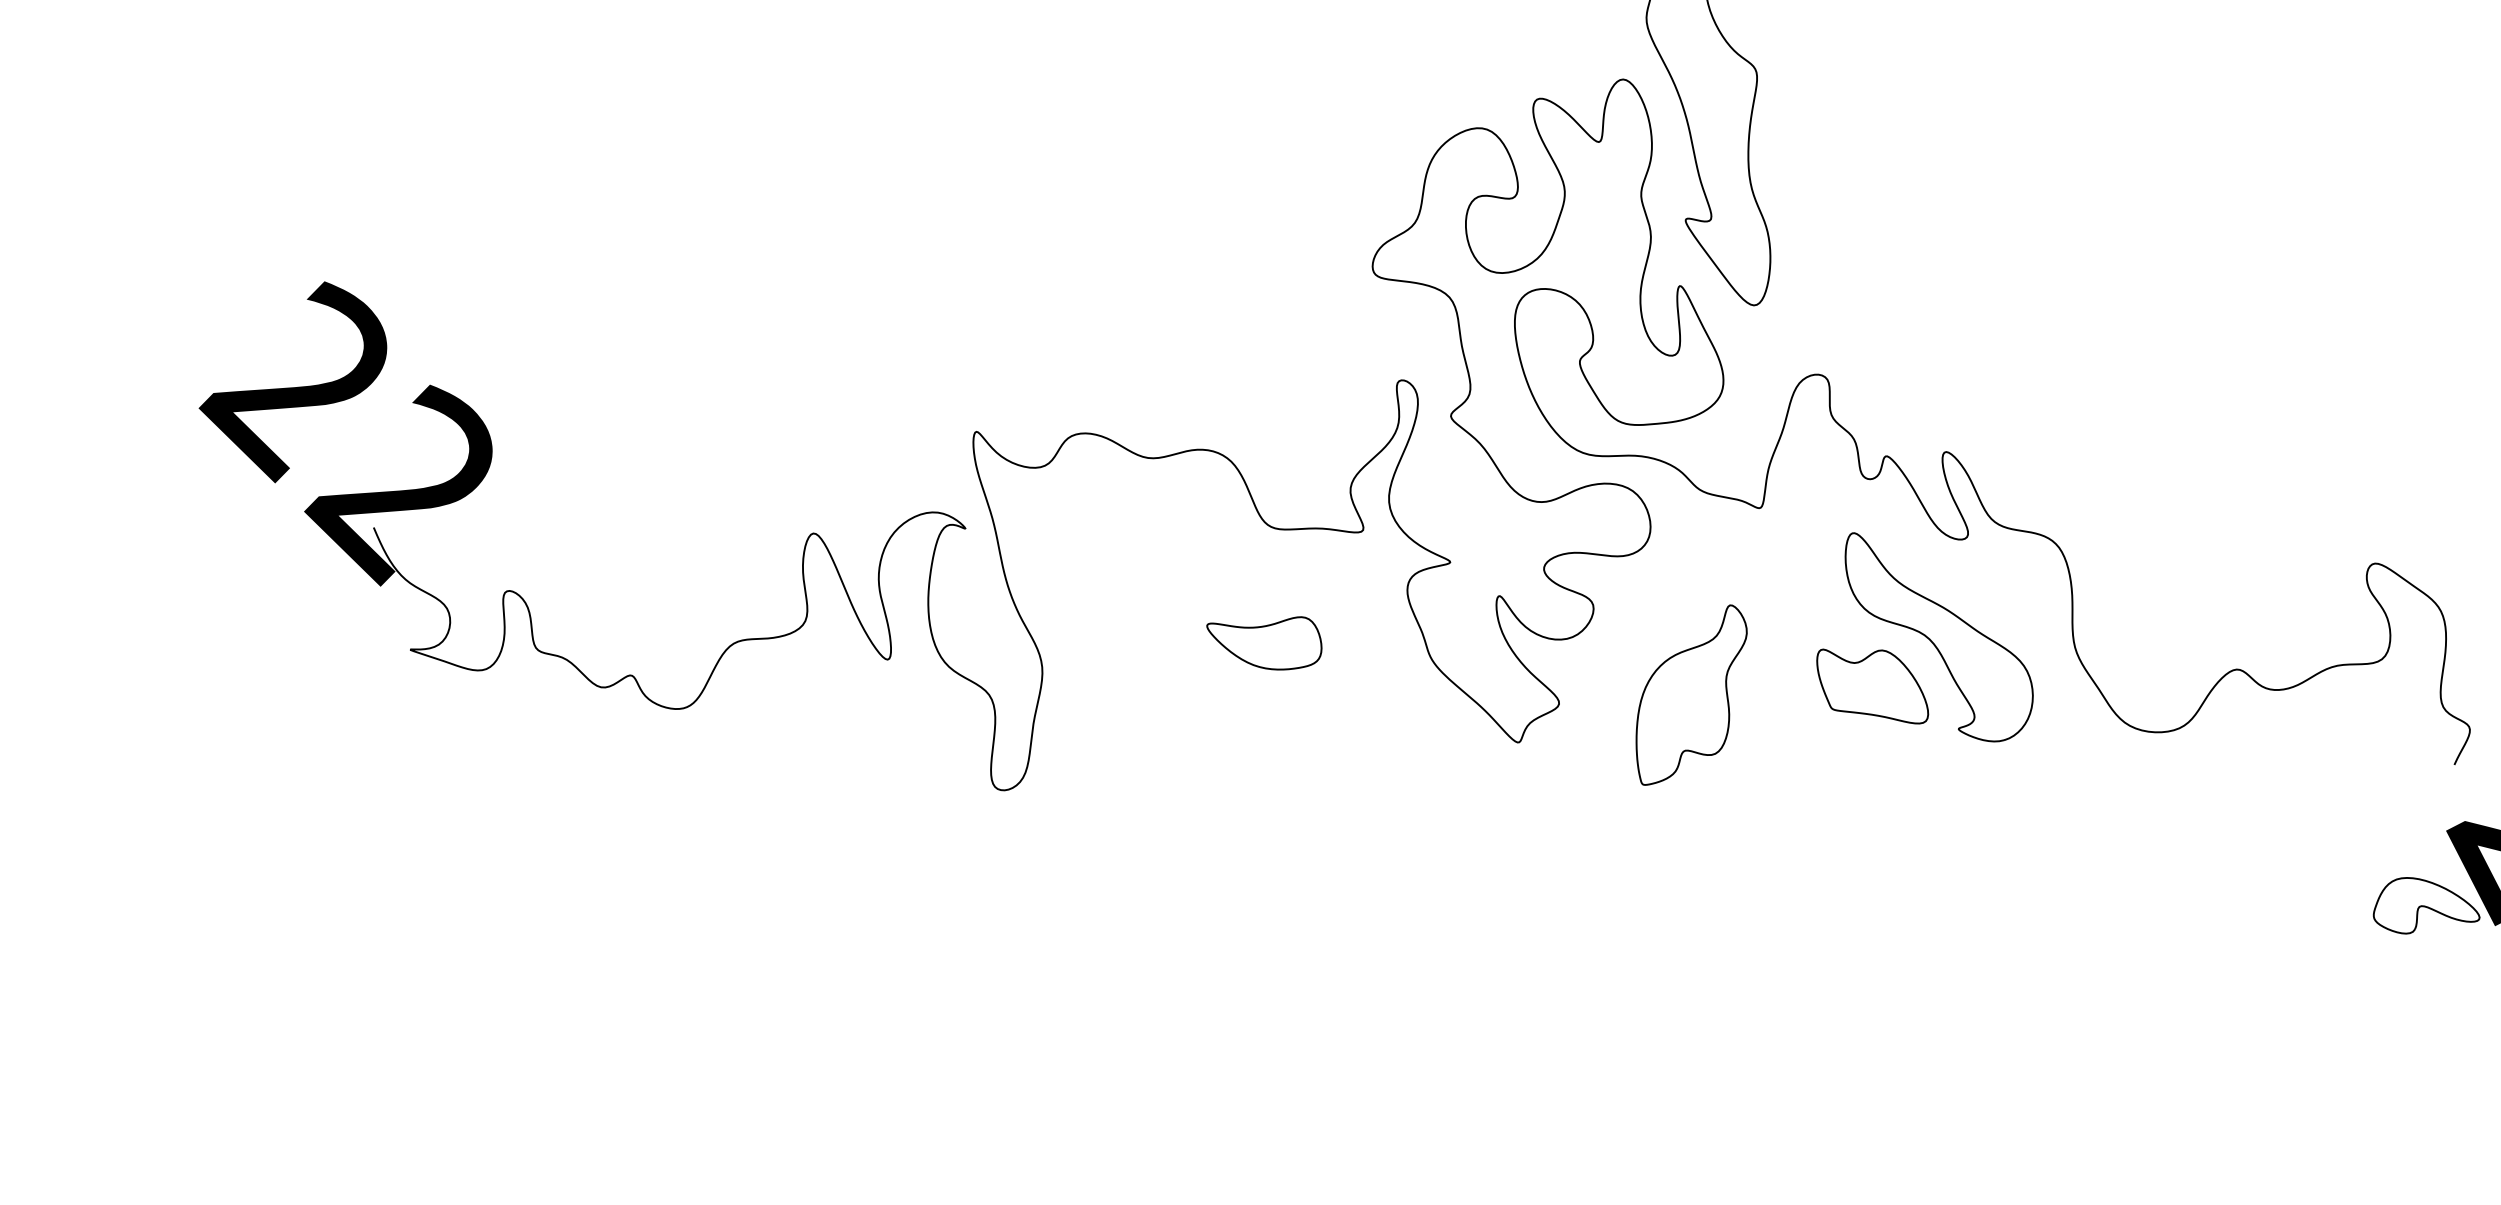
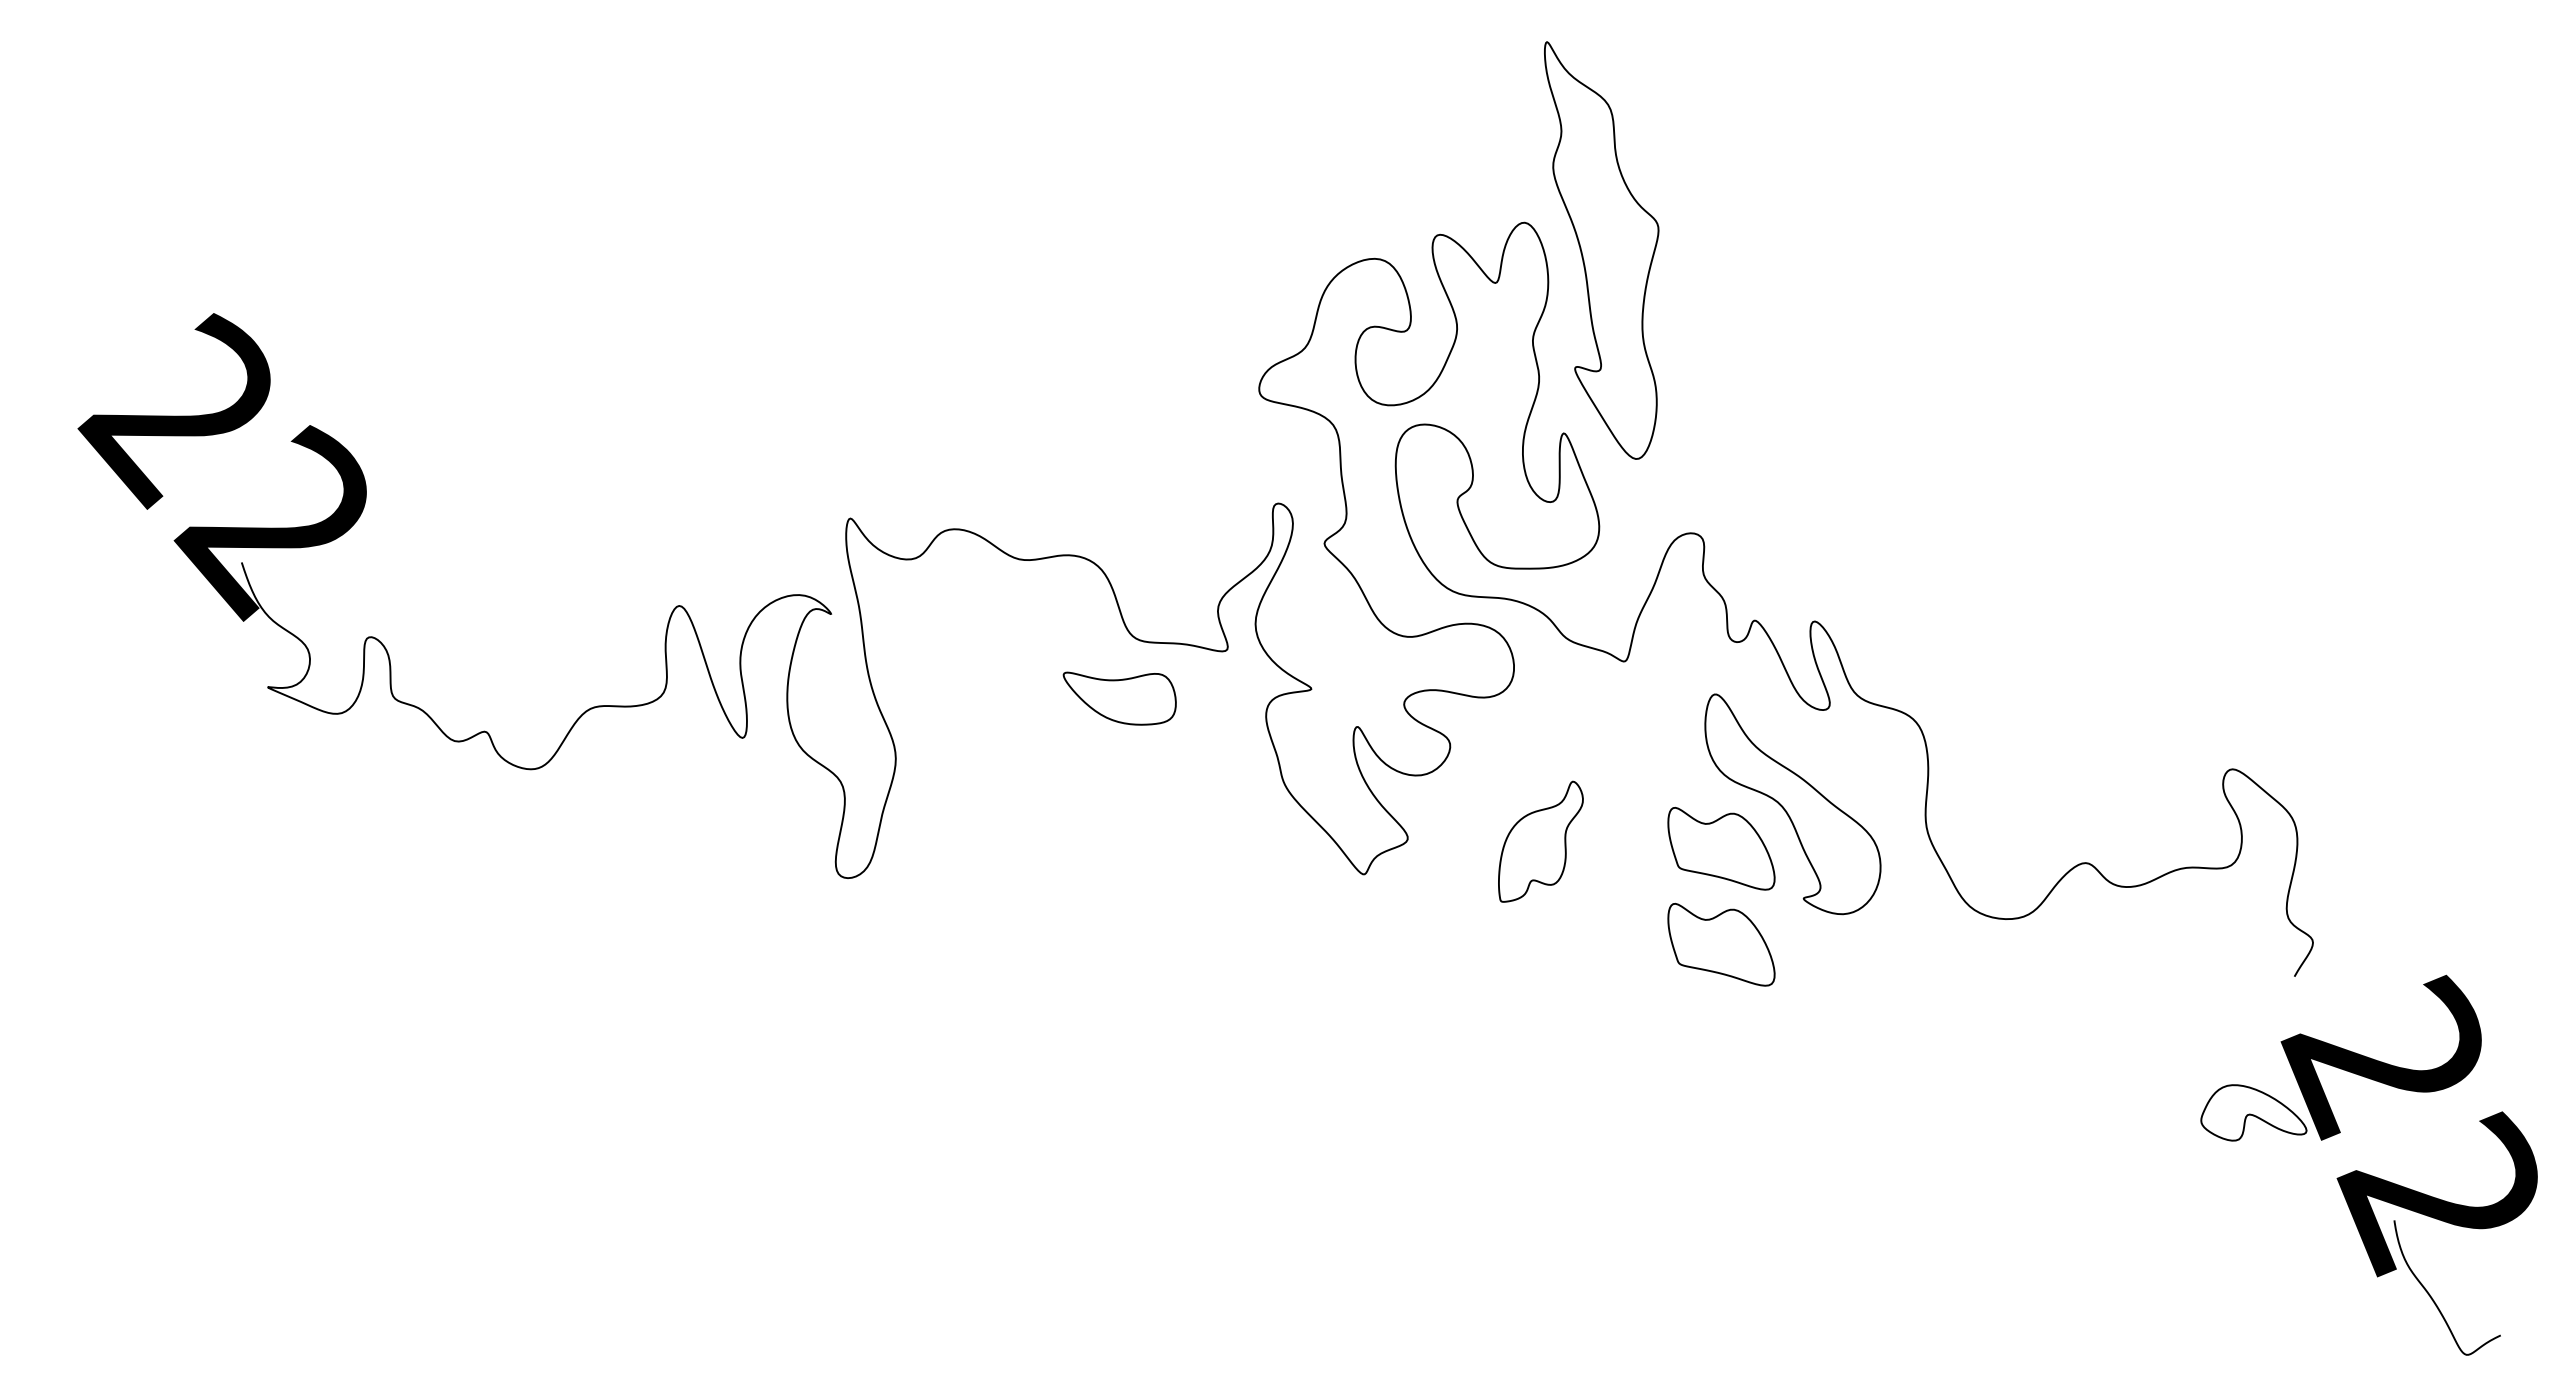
part: (1264, 644) -> (1119, 698), moved
part: (1691, 694) -> (1540, 841), size x0.7
part: (1880, 781) -> (1721, 944), added

